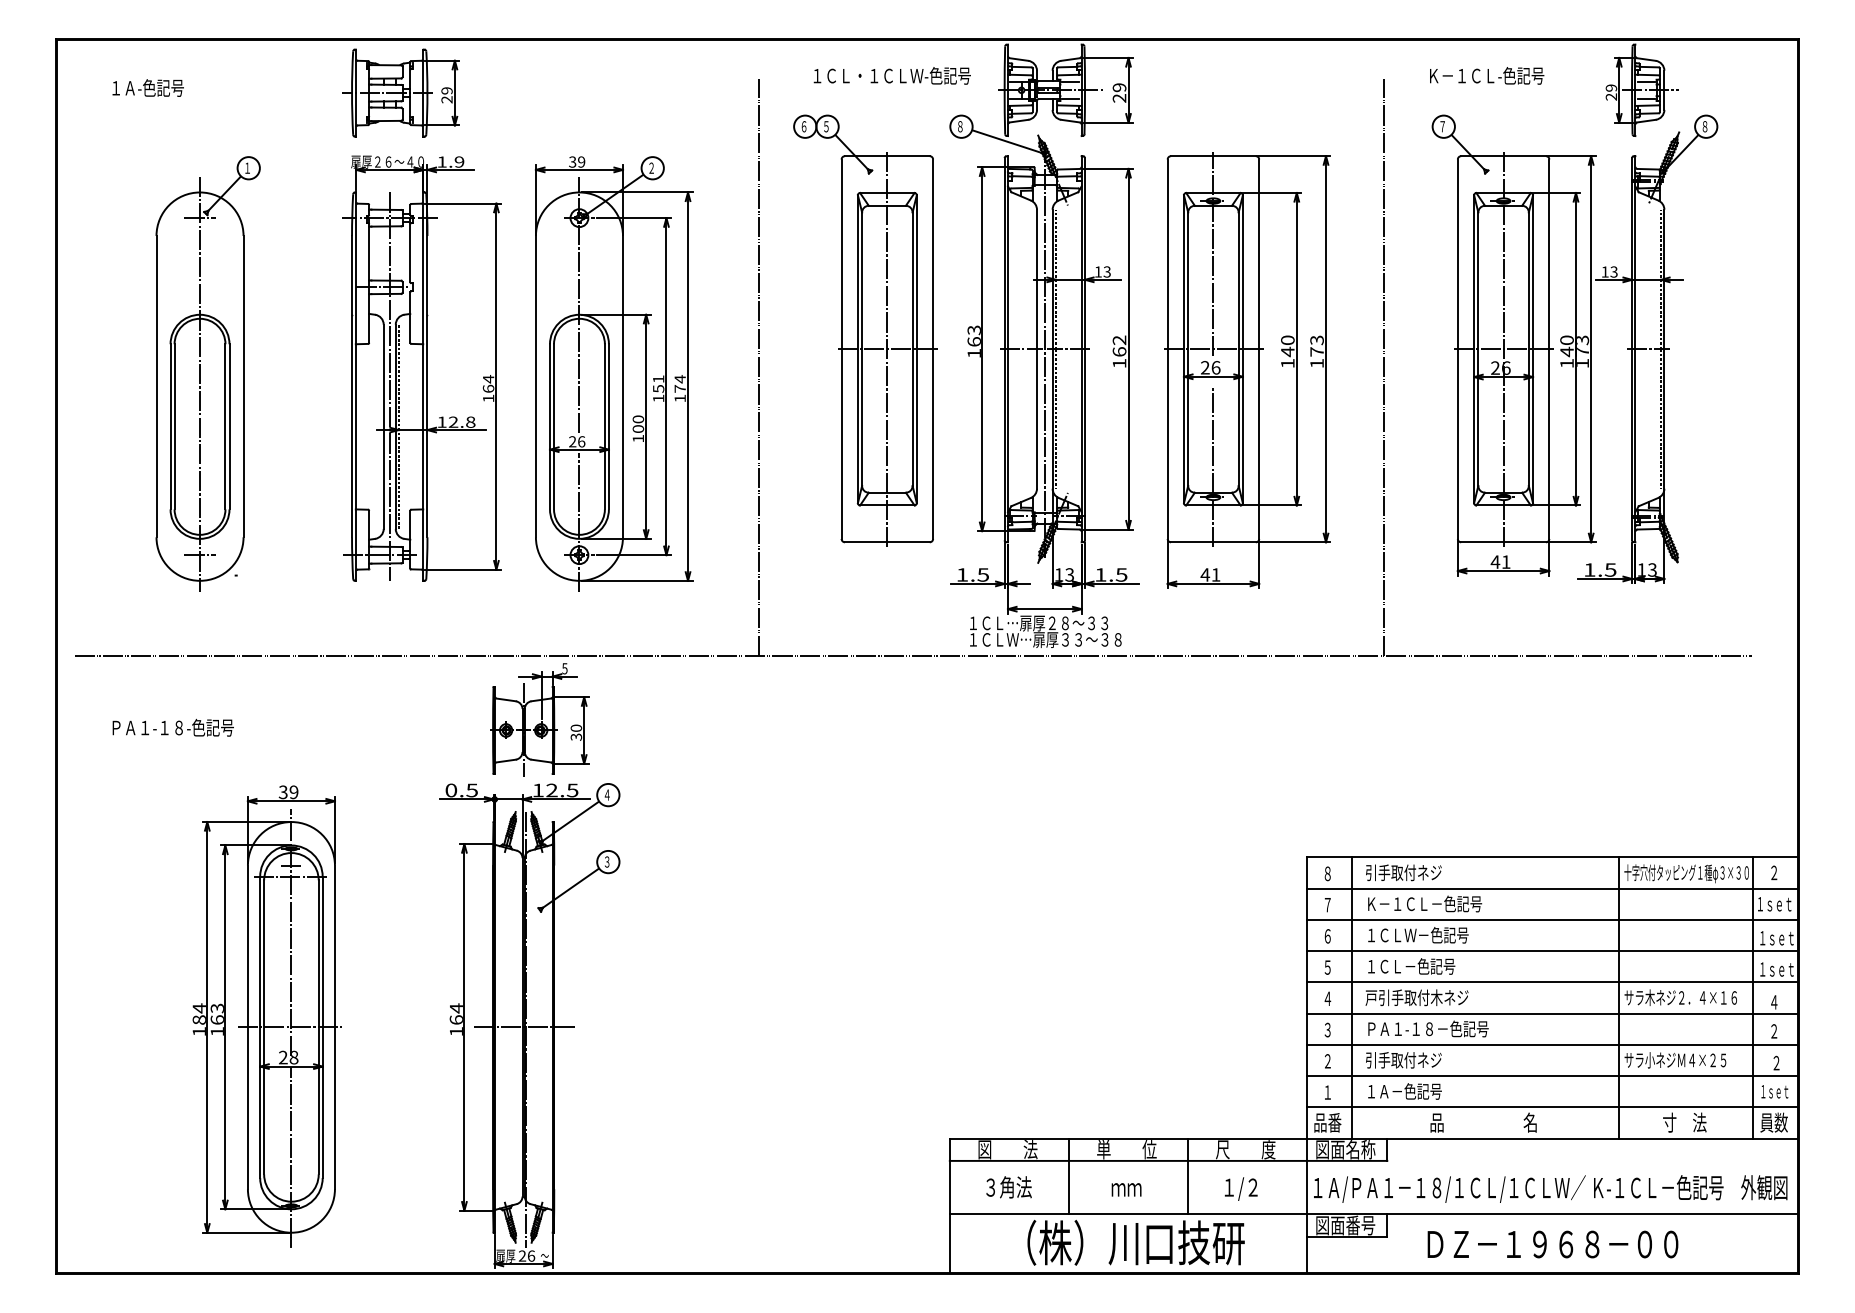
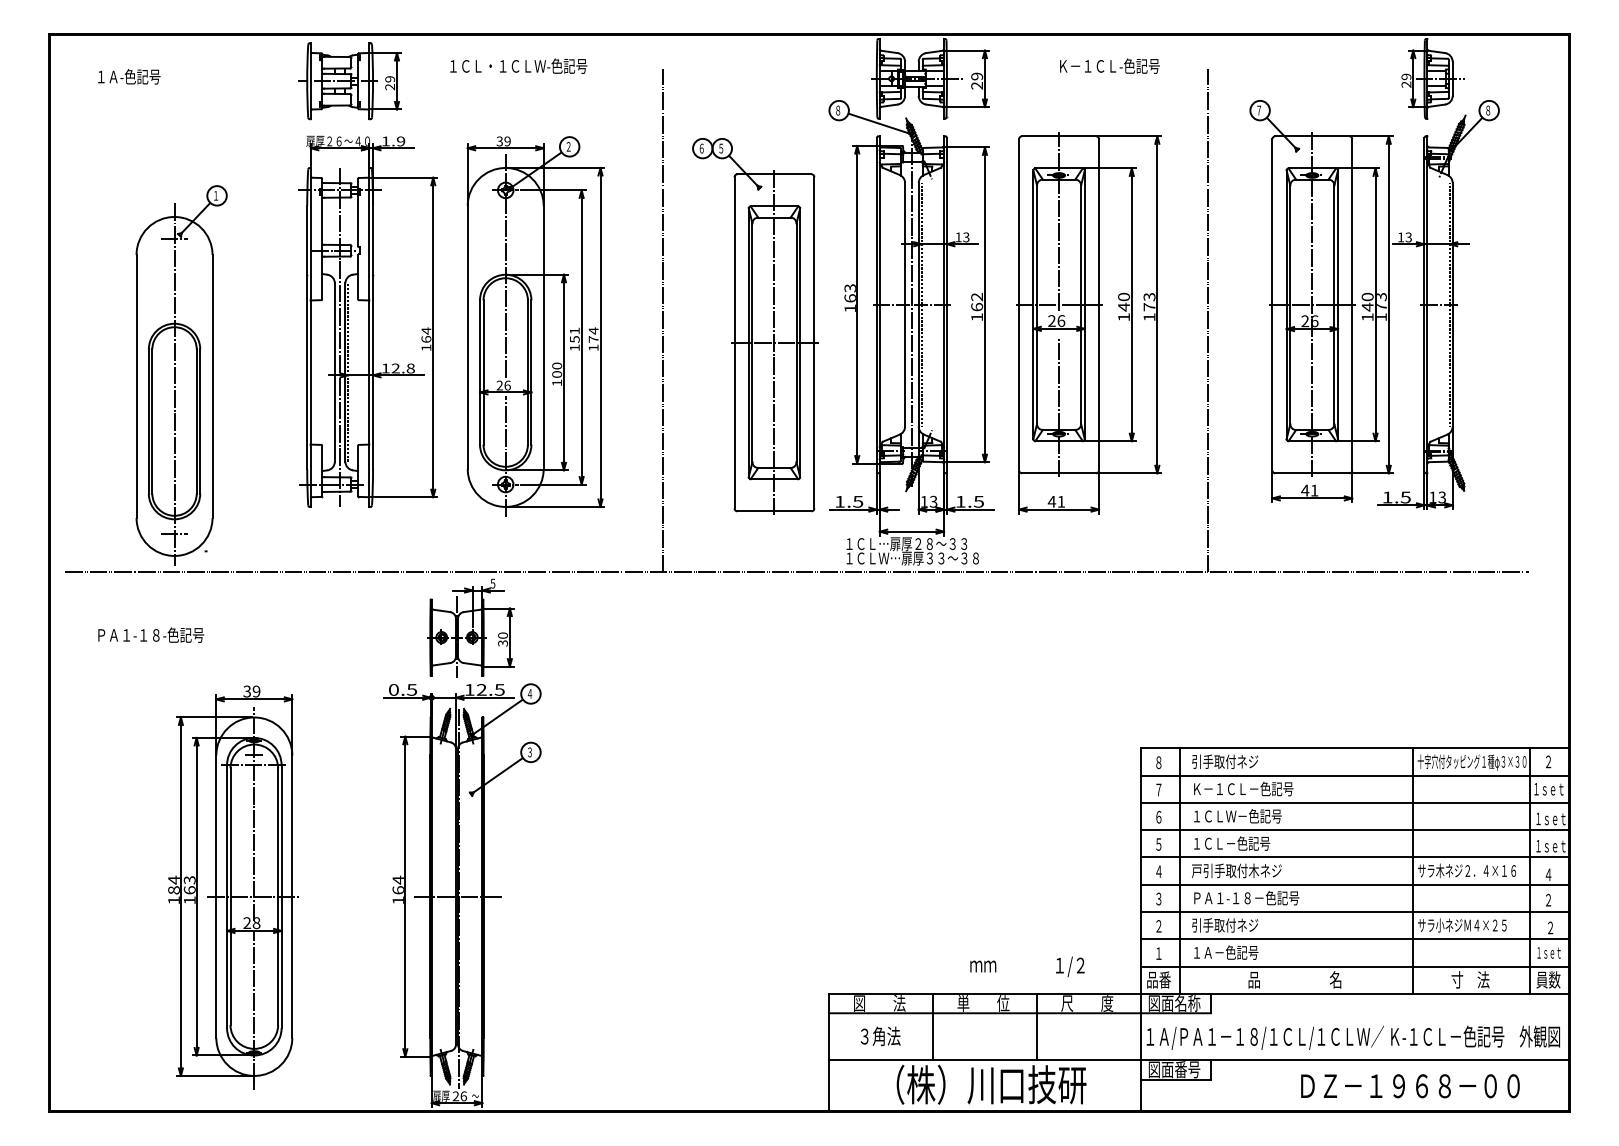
text: (891, 75) -> (518, 65), moved
text: (1486, 75) -> (1109, 65), moved
part: (865, 330) -> (755, 326), moved
part: (208, 374) -> (181, 375), moved
text: (1241, 1188) -> (1070, 966), moved
text: (1126, 1189) -> (983, 966), moved
text: (1553, 1244) -> (1410, 1086), moved

